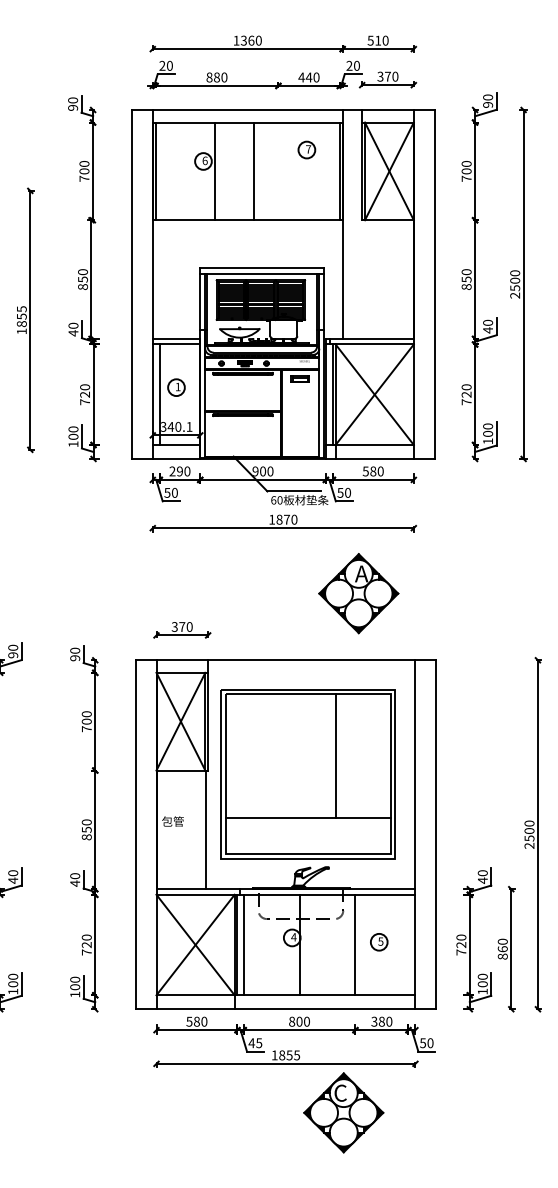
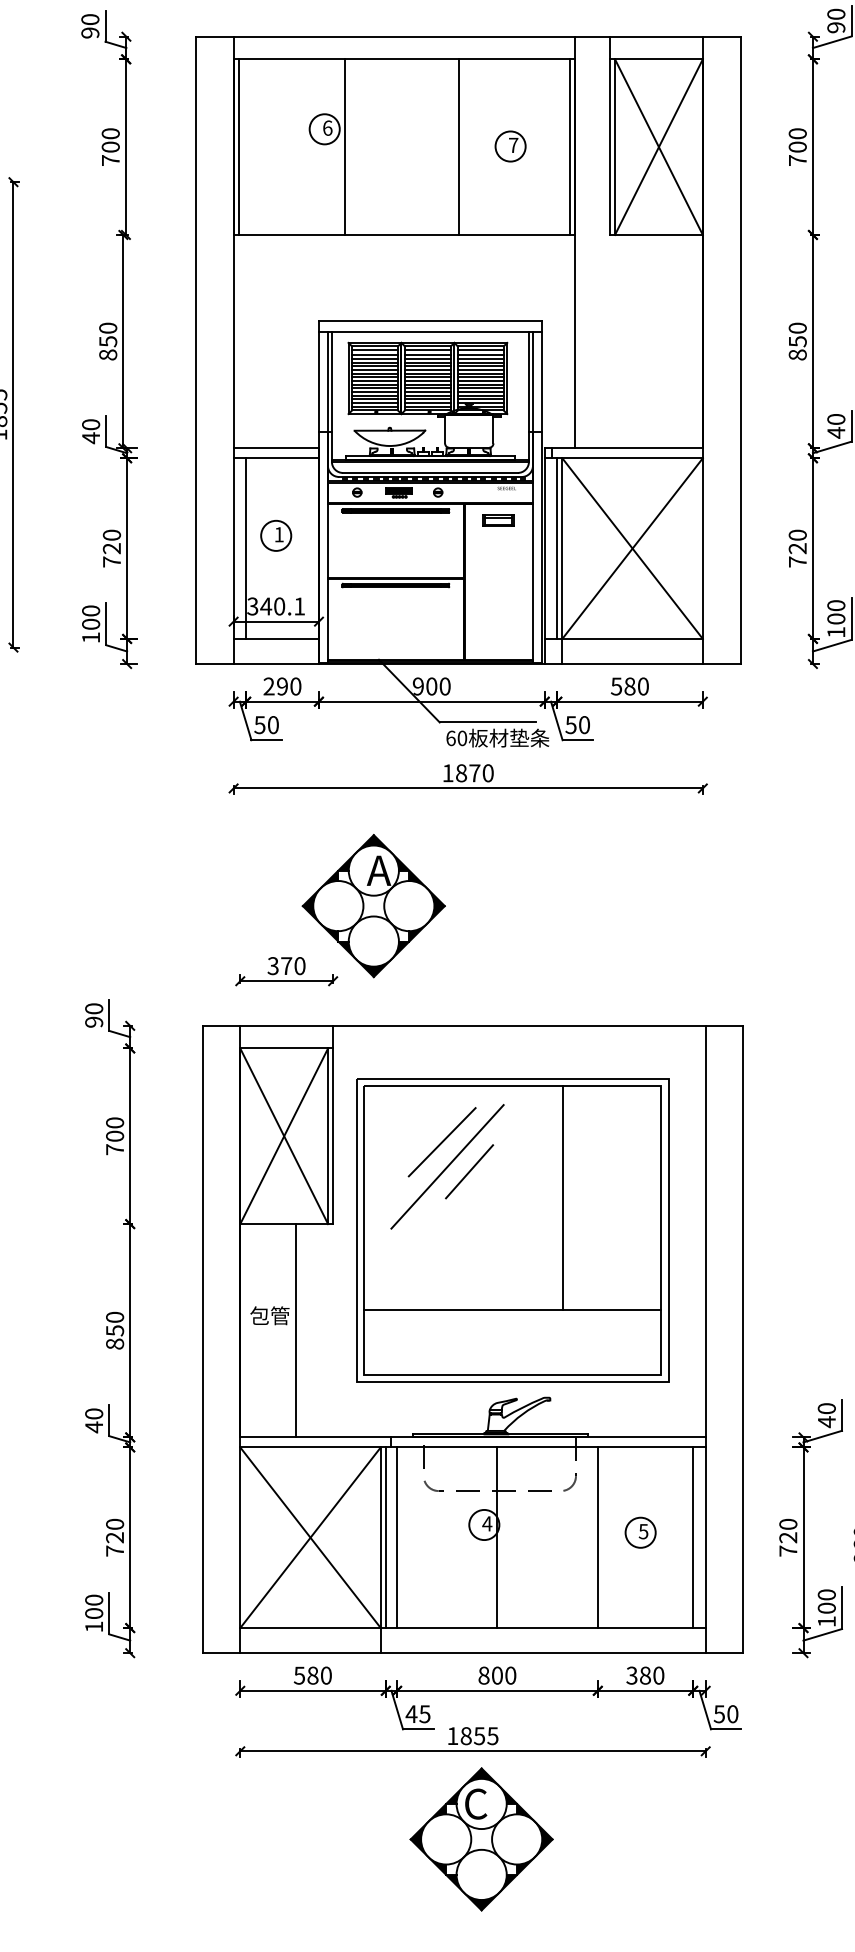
part: (306, 149) -> (509, 145), moved
line: (254, 171) -> (459, 147), moved
part: (358, 593) -> (373, 905), moved
line: (268, 724) -> (441, 1141), added
line: (271, 738) -> (447, 1166), added
line: (283, 741) -> (468, 1171), added
line: (205, 829) -> (296, 1330), moved
line: (408, 944) -> (693, 1536), added
part: (343, 1112) -> (481, 1838), moved

